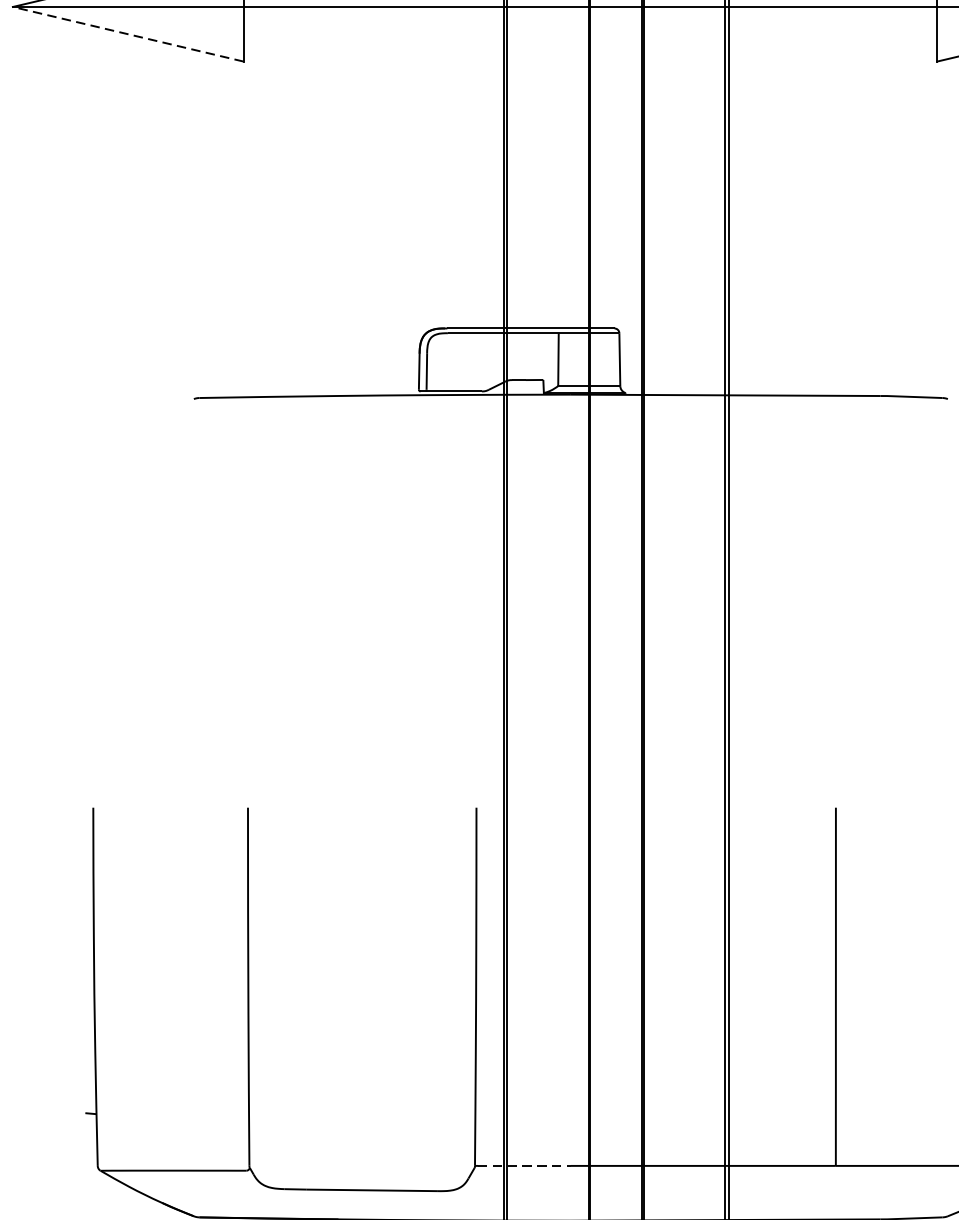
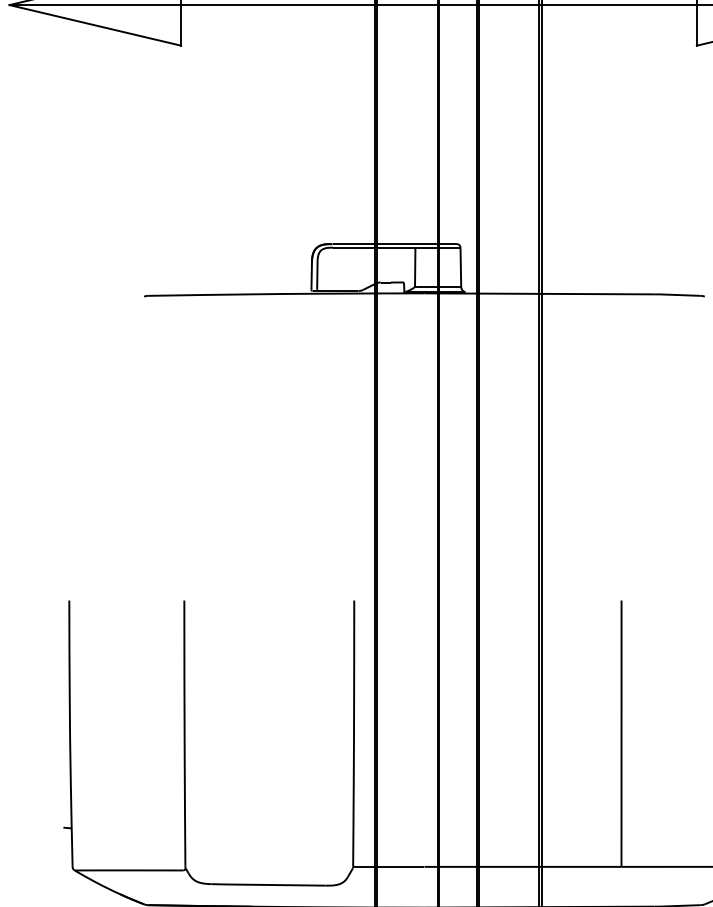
line: (127, 34) -> (94, 25), dashed -> solid
line: (523, 1165) -> (389, 866), dashed -> solid

